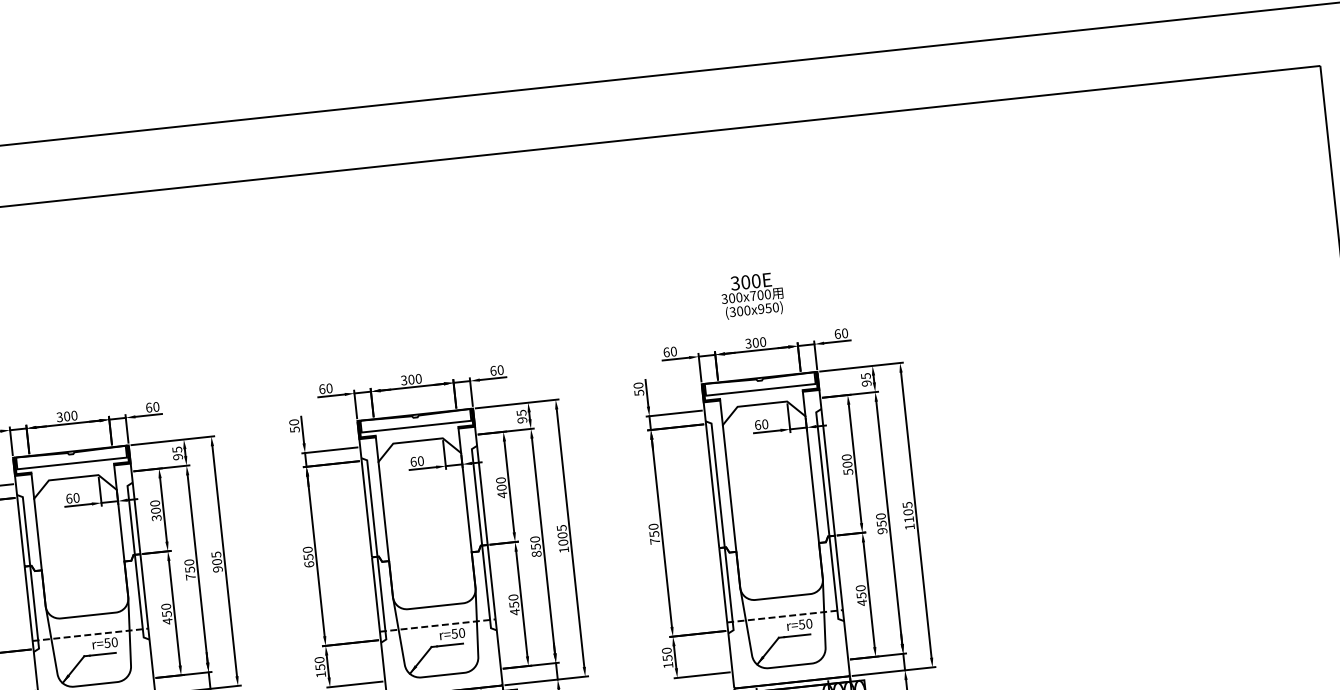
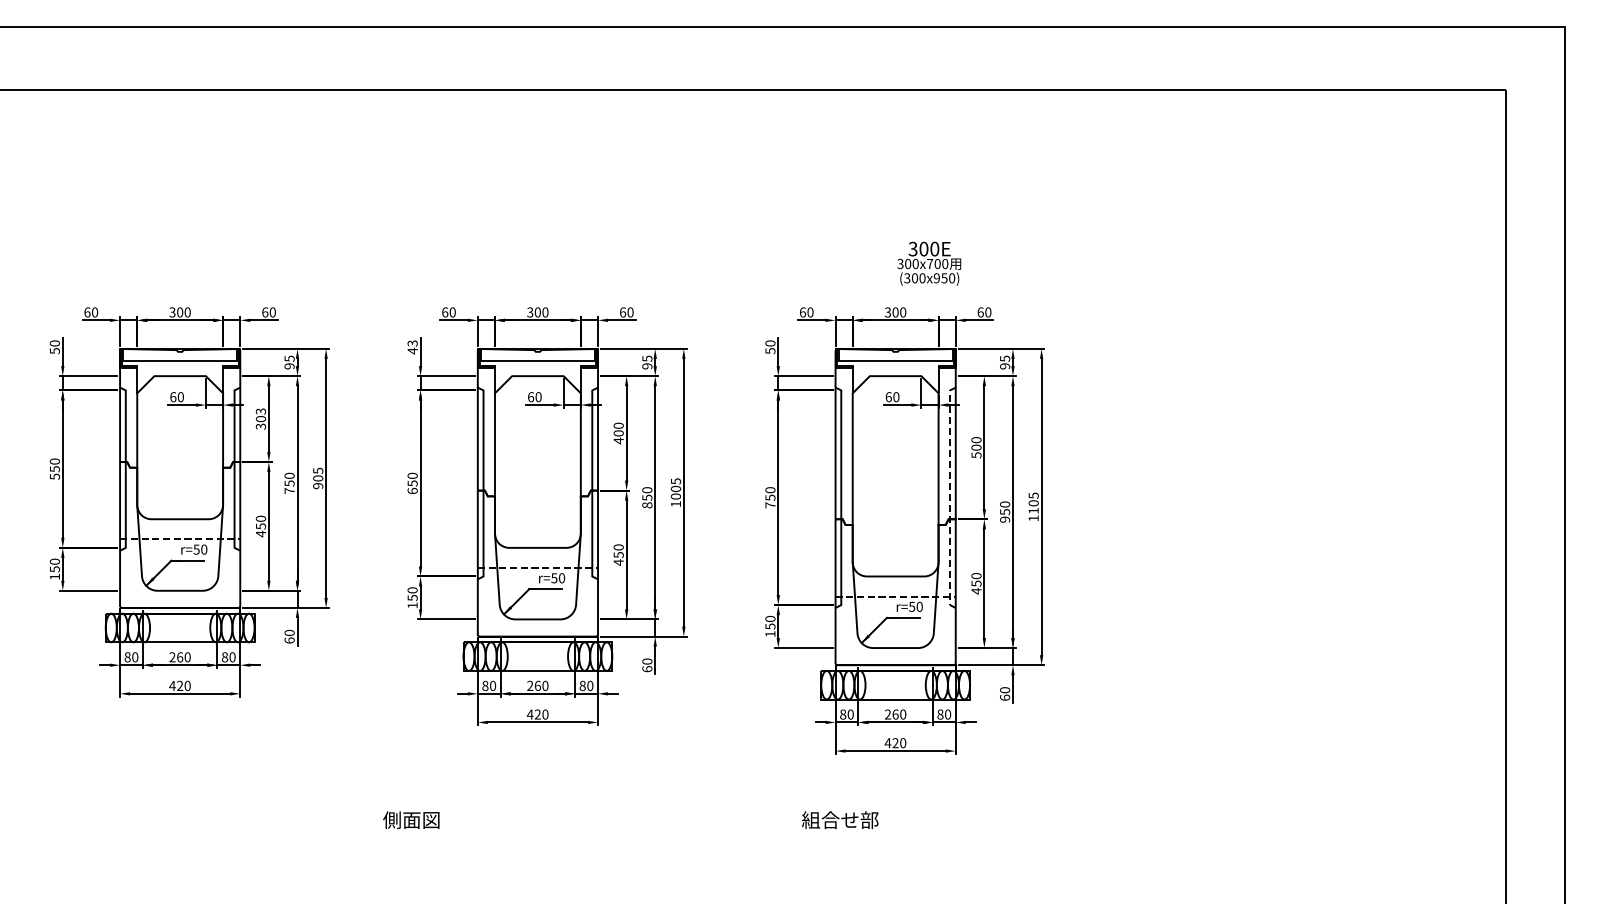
text: (752, 295) -> (929, 263), moved
text: (294, 426) -> (412, 347), 50 -> 43
text: (154, 503) -> (260, 411), 300 -> 303
line: (827, 516) -> (950, 498), solid -> dashed

